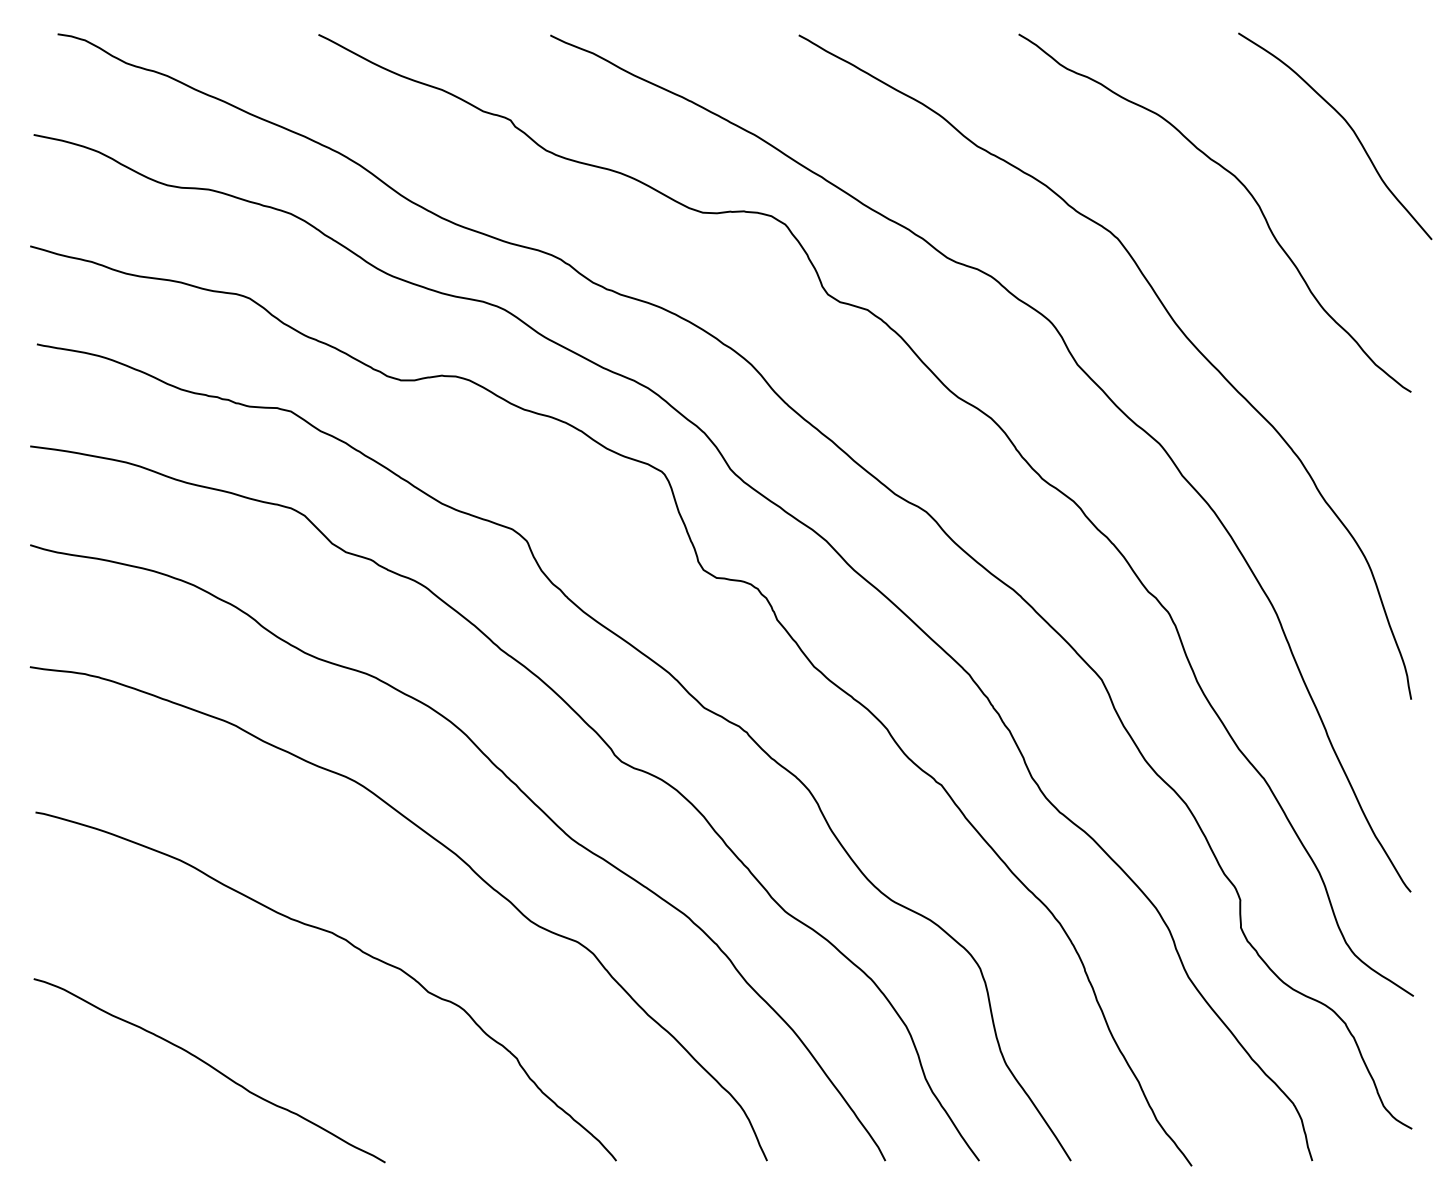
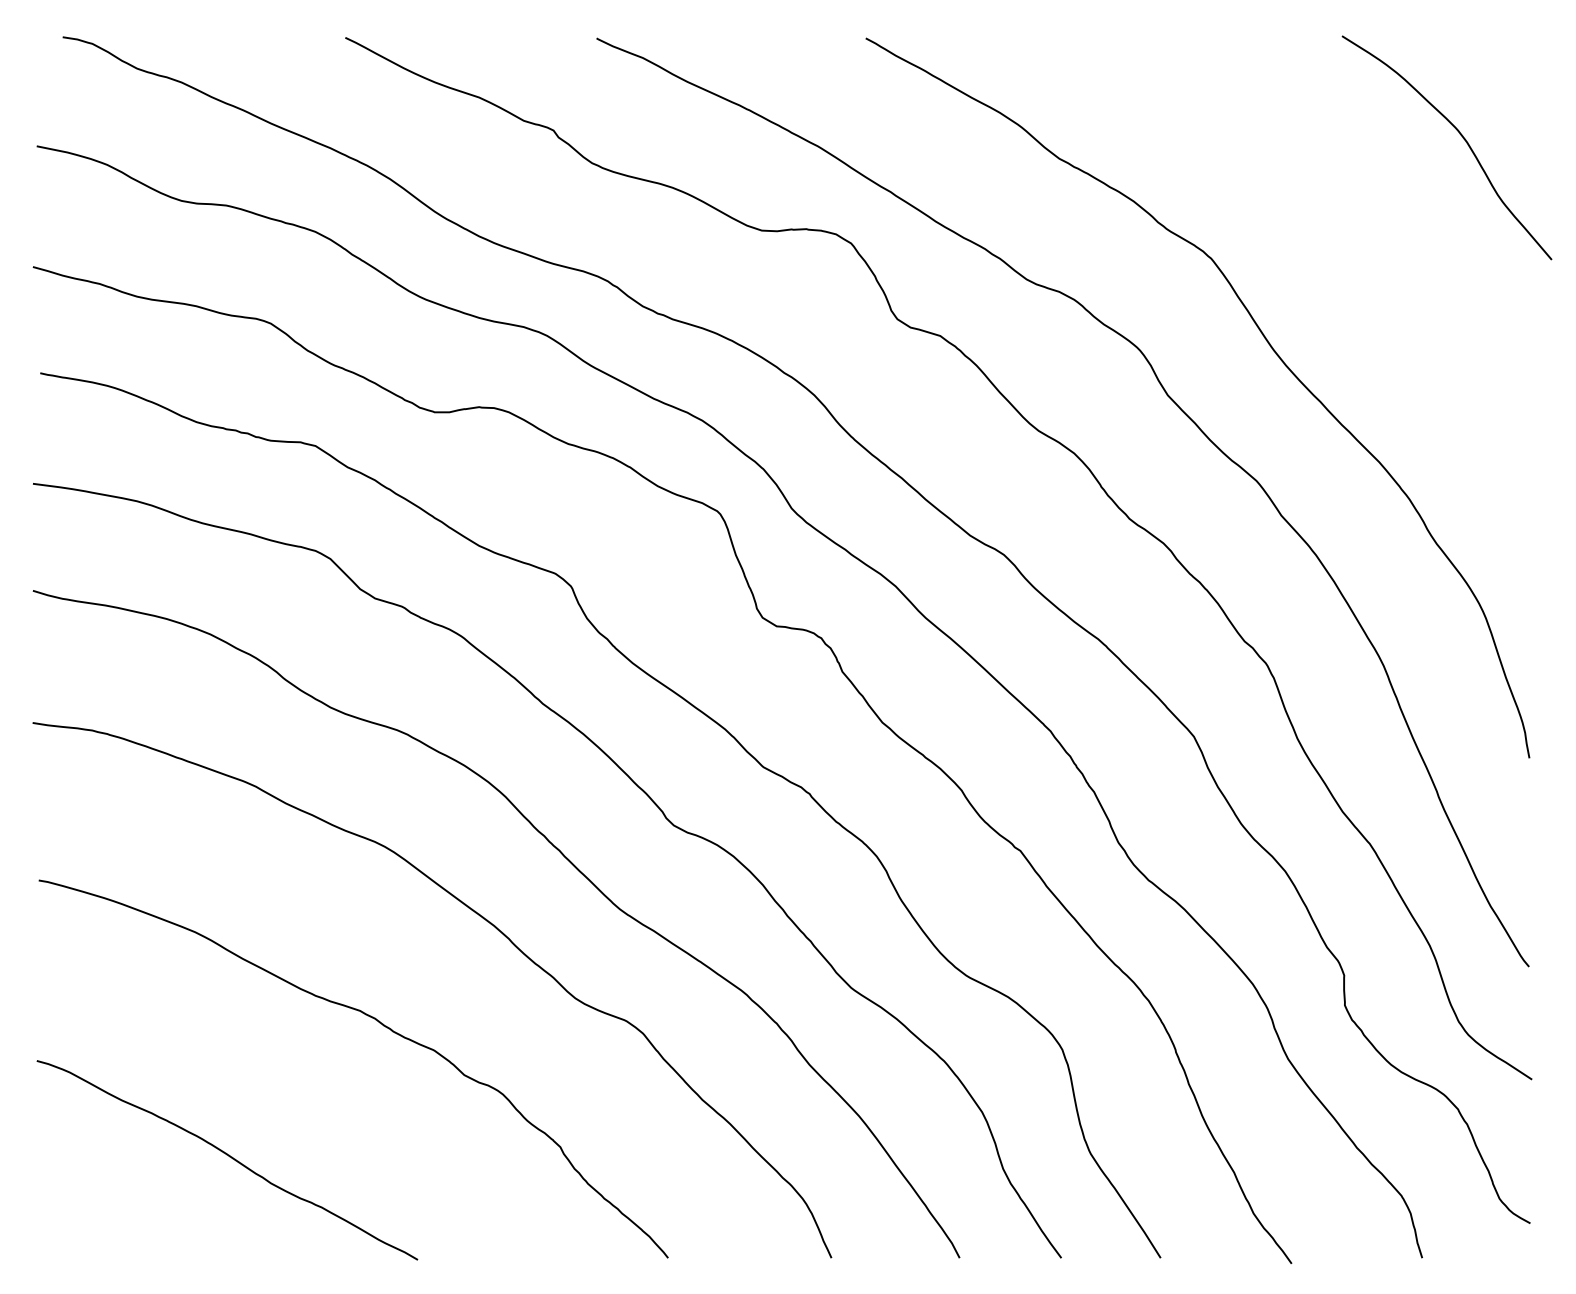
curve: (1243, 186) -> (1347, 202), removed

